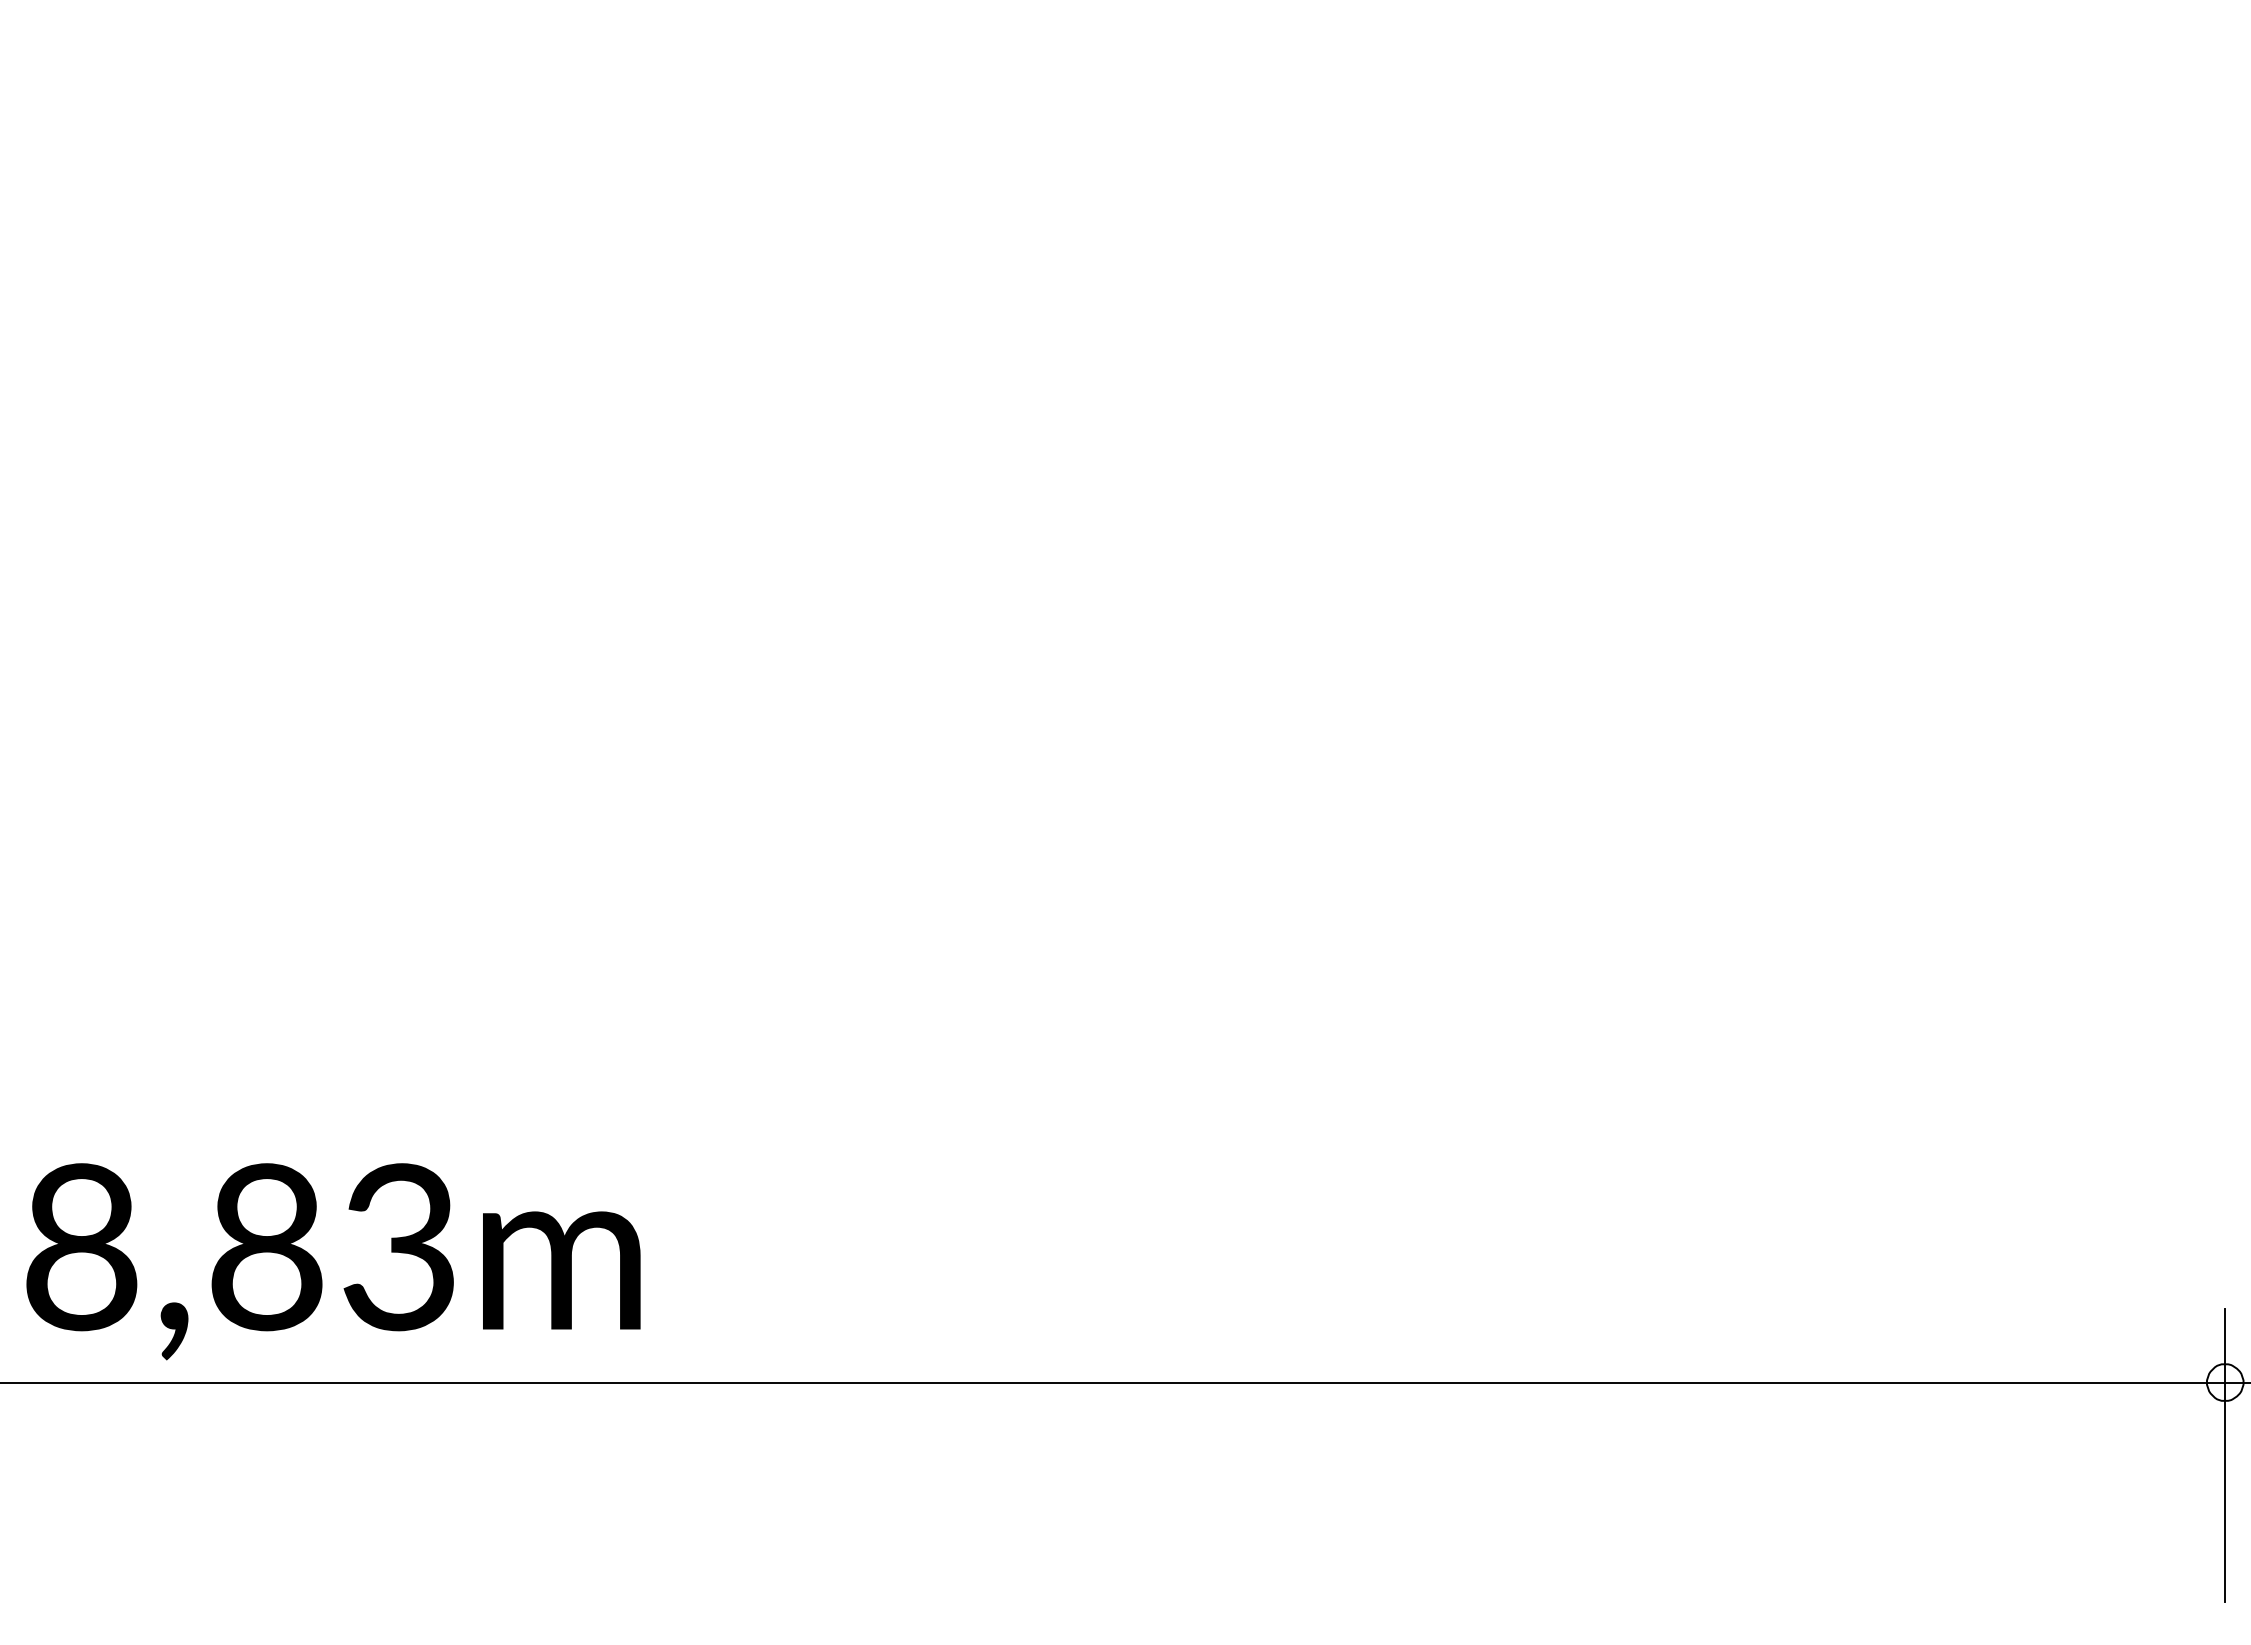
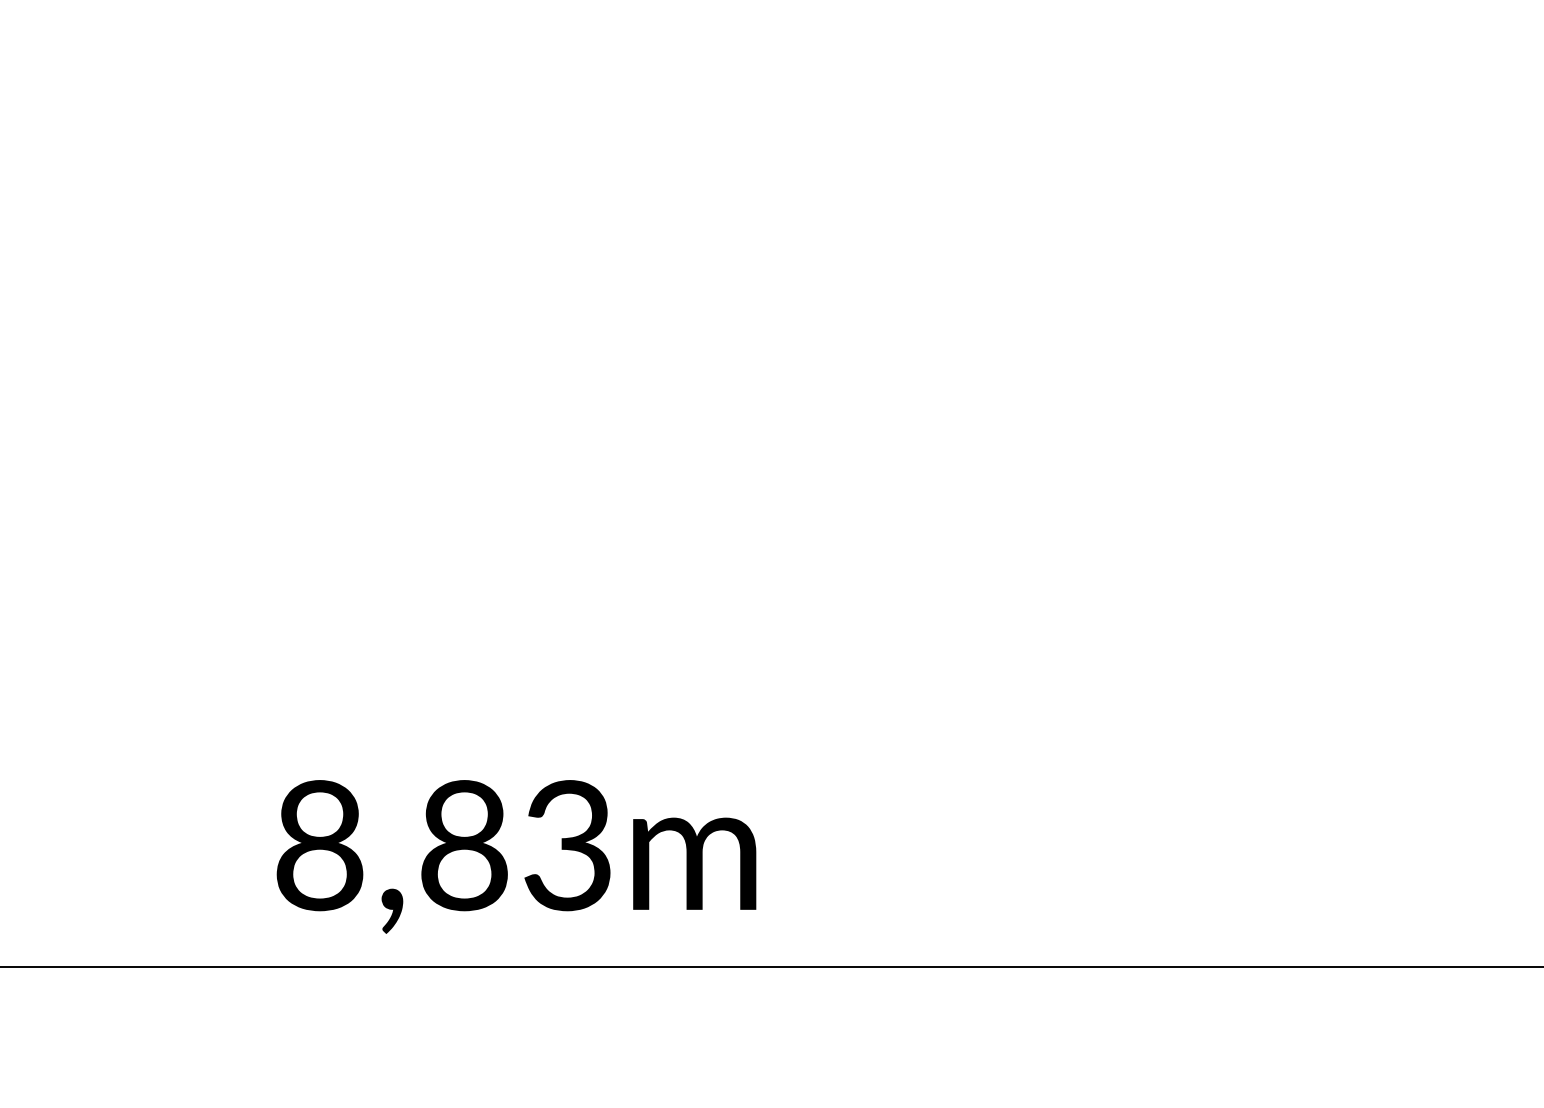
text: (333, 1261) -> (516, 856), moved

